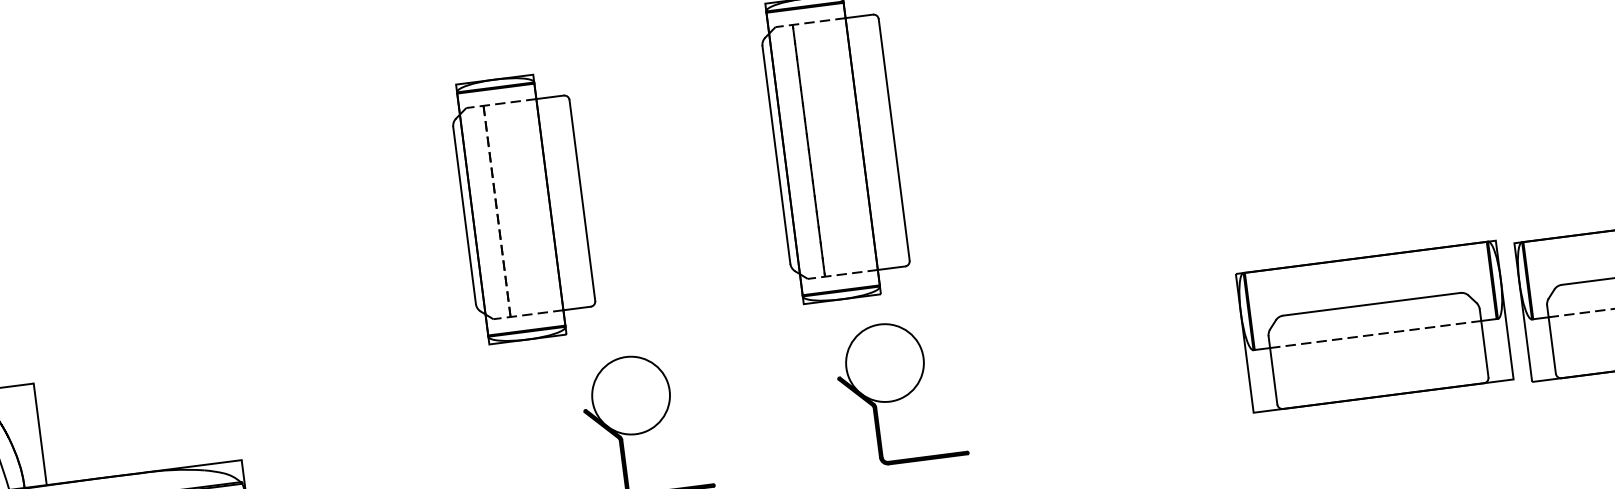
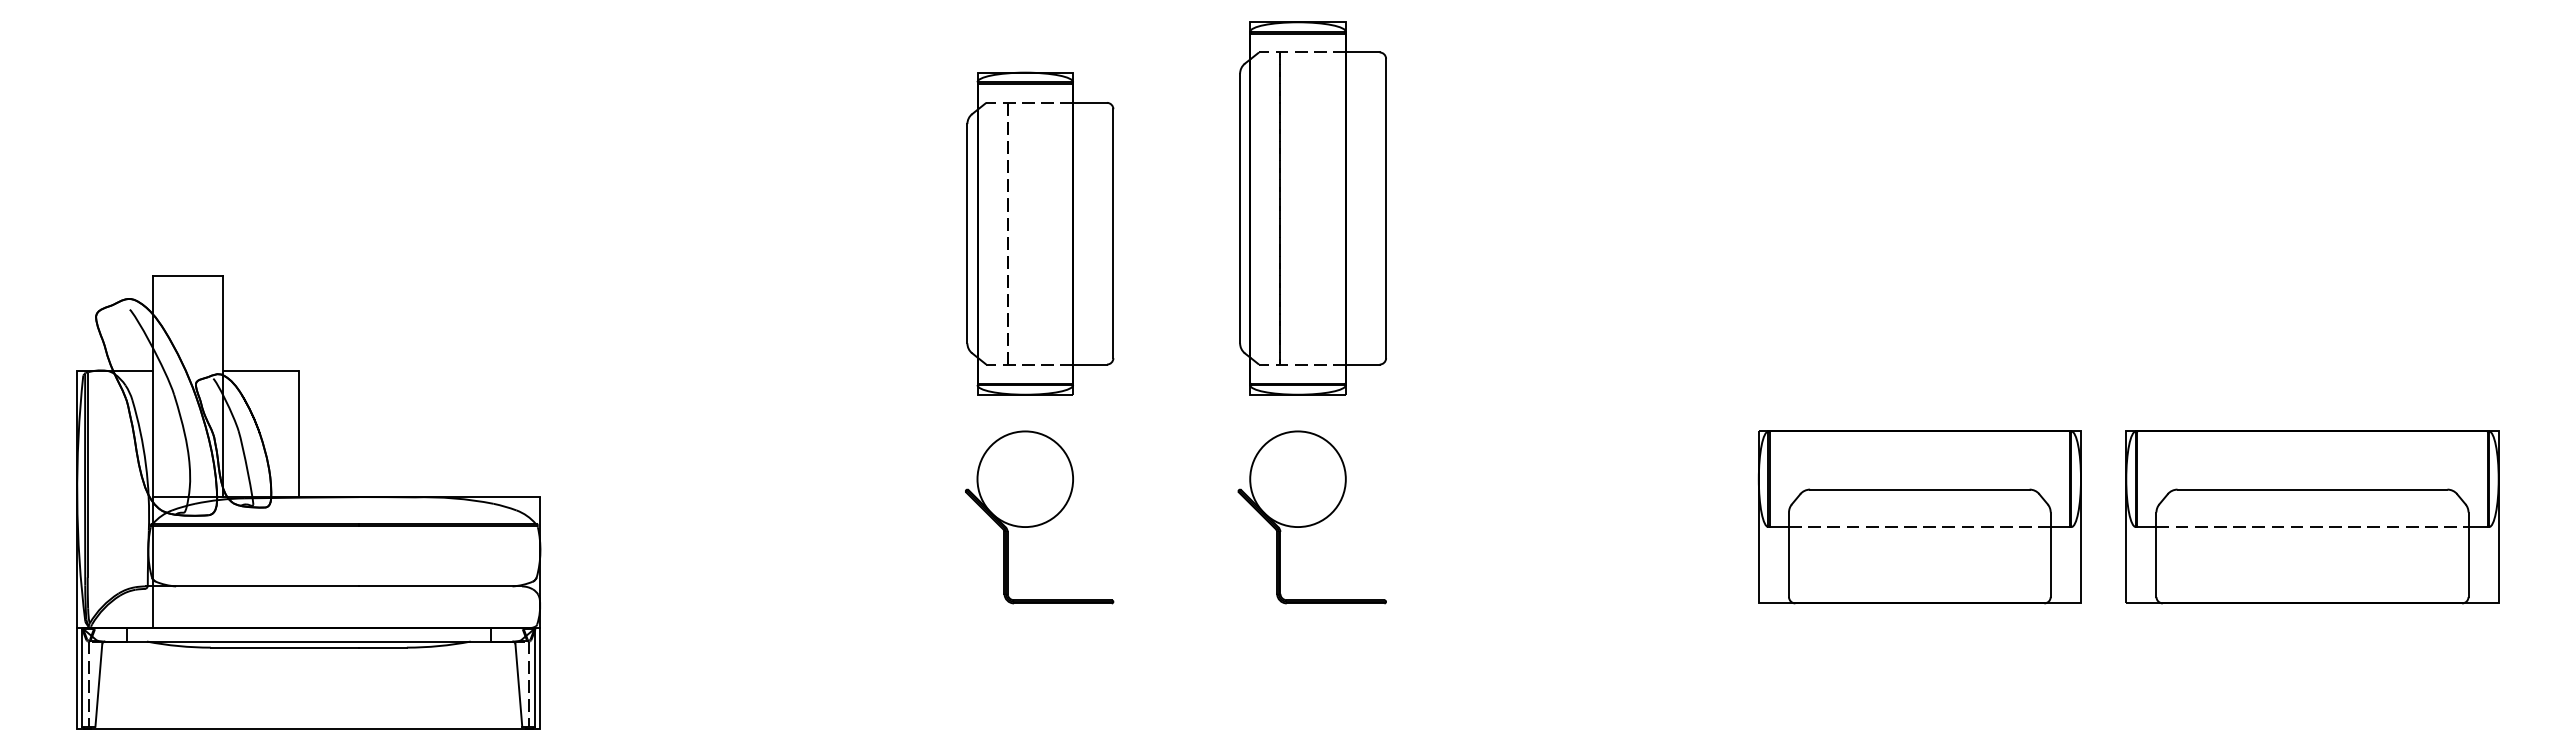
part: (523, 207) -> (1040, 233), moved
part: (1374, 326) -> (1919, 517), moved
part: (899, 392) -> (1311, 517), moved

